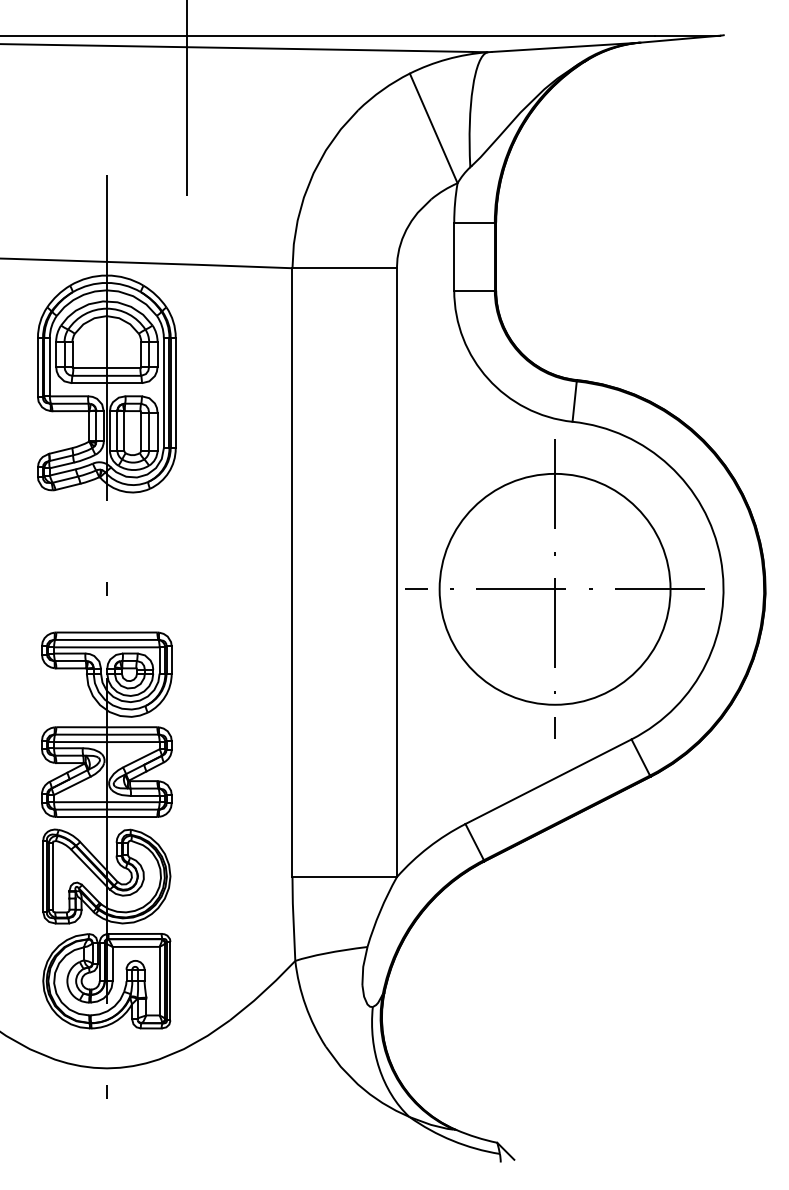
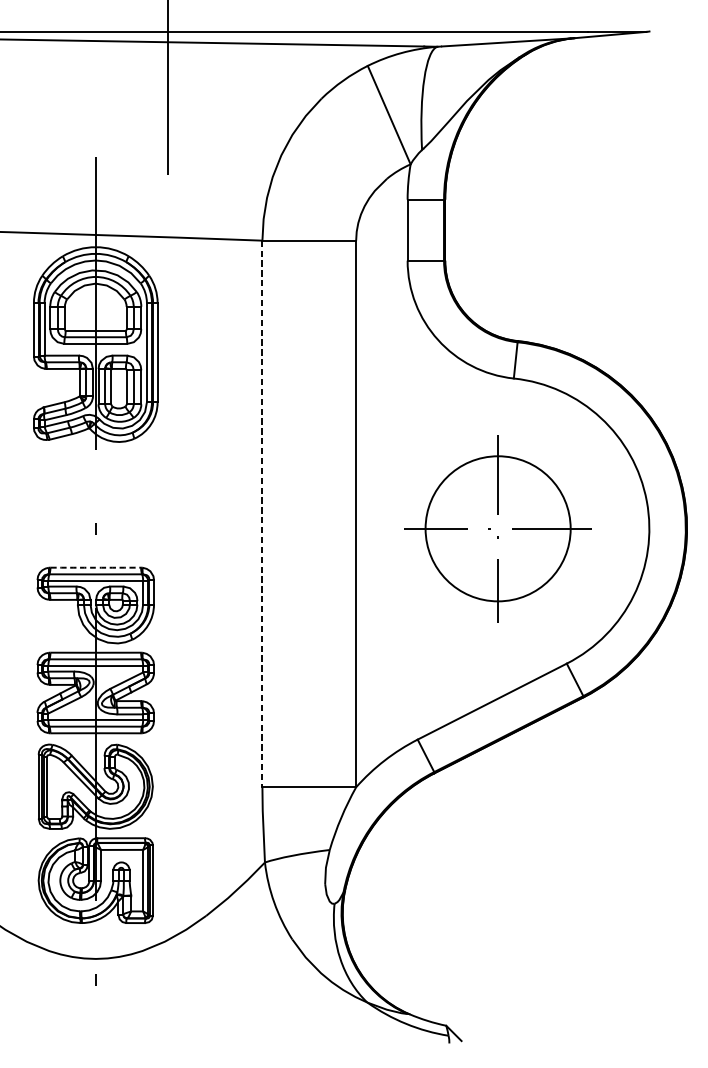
line: (292, 573) -> (262, 514), solid -> dashed
part: (554, 588) -> (497, 528), size x0.7
arc: (106, 632) -> (95, 567), solid -> dashed

